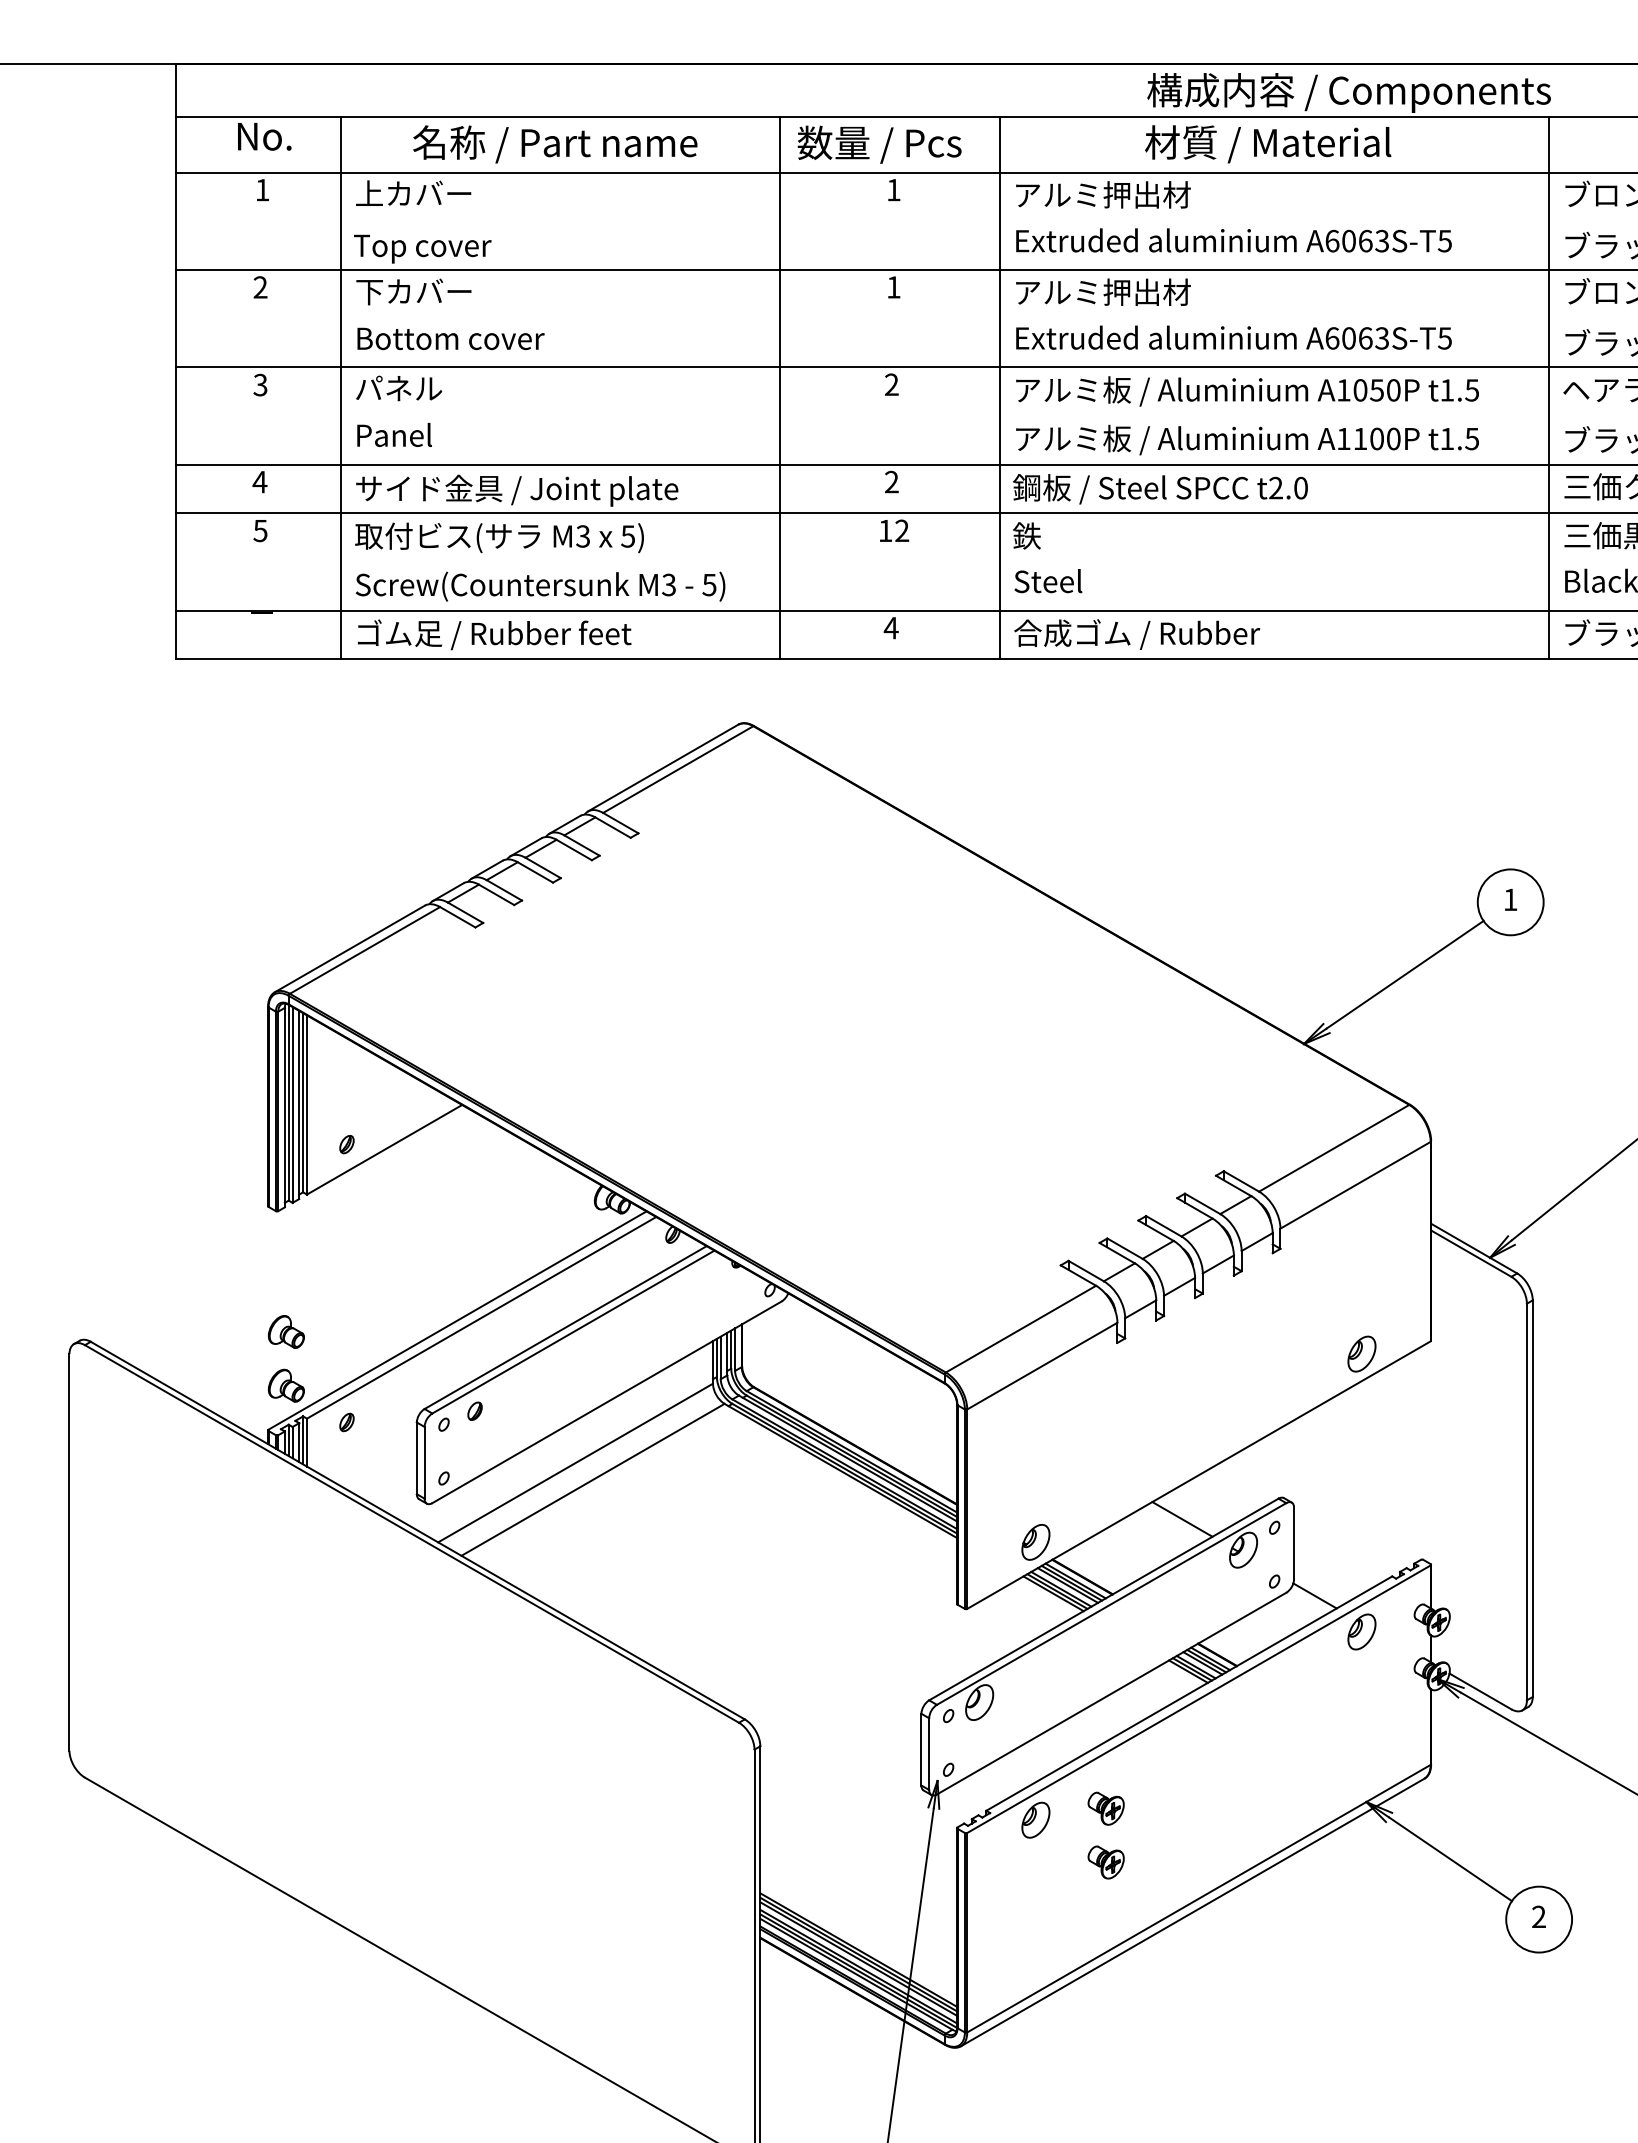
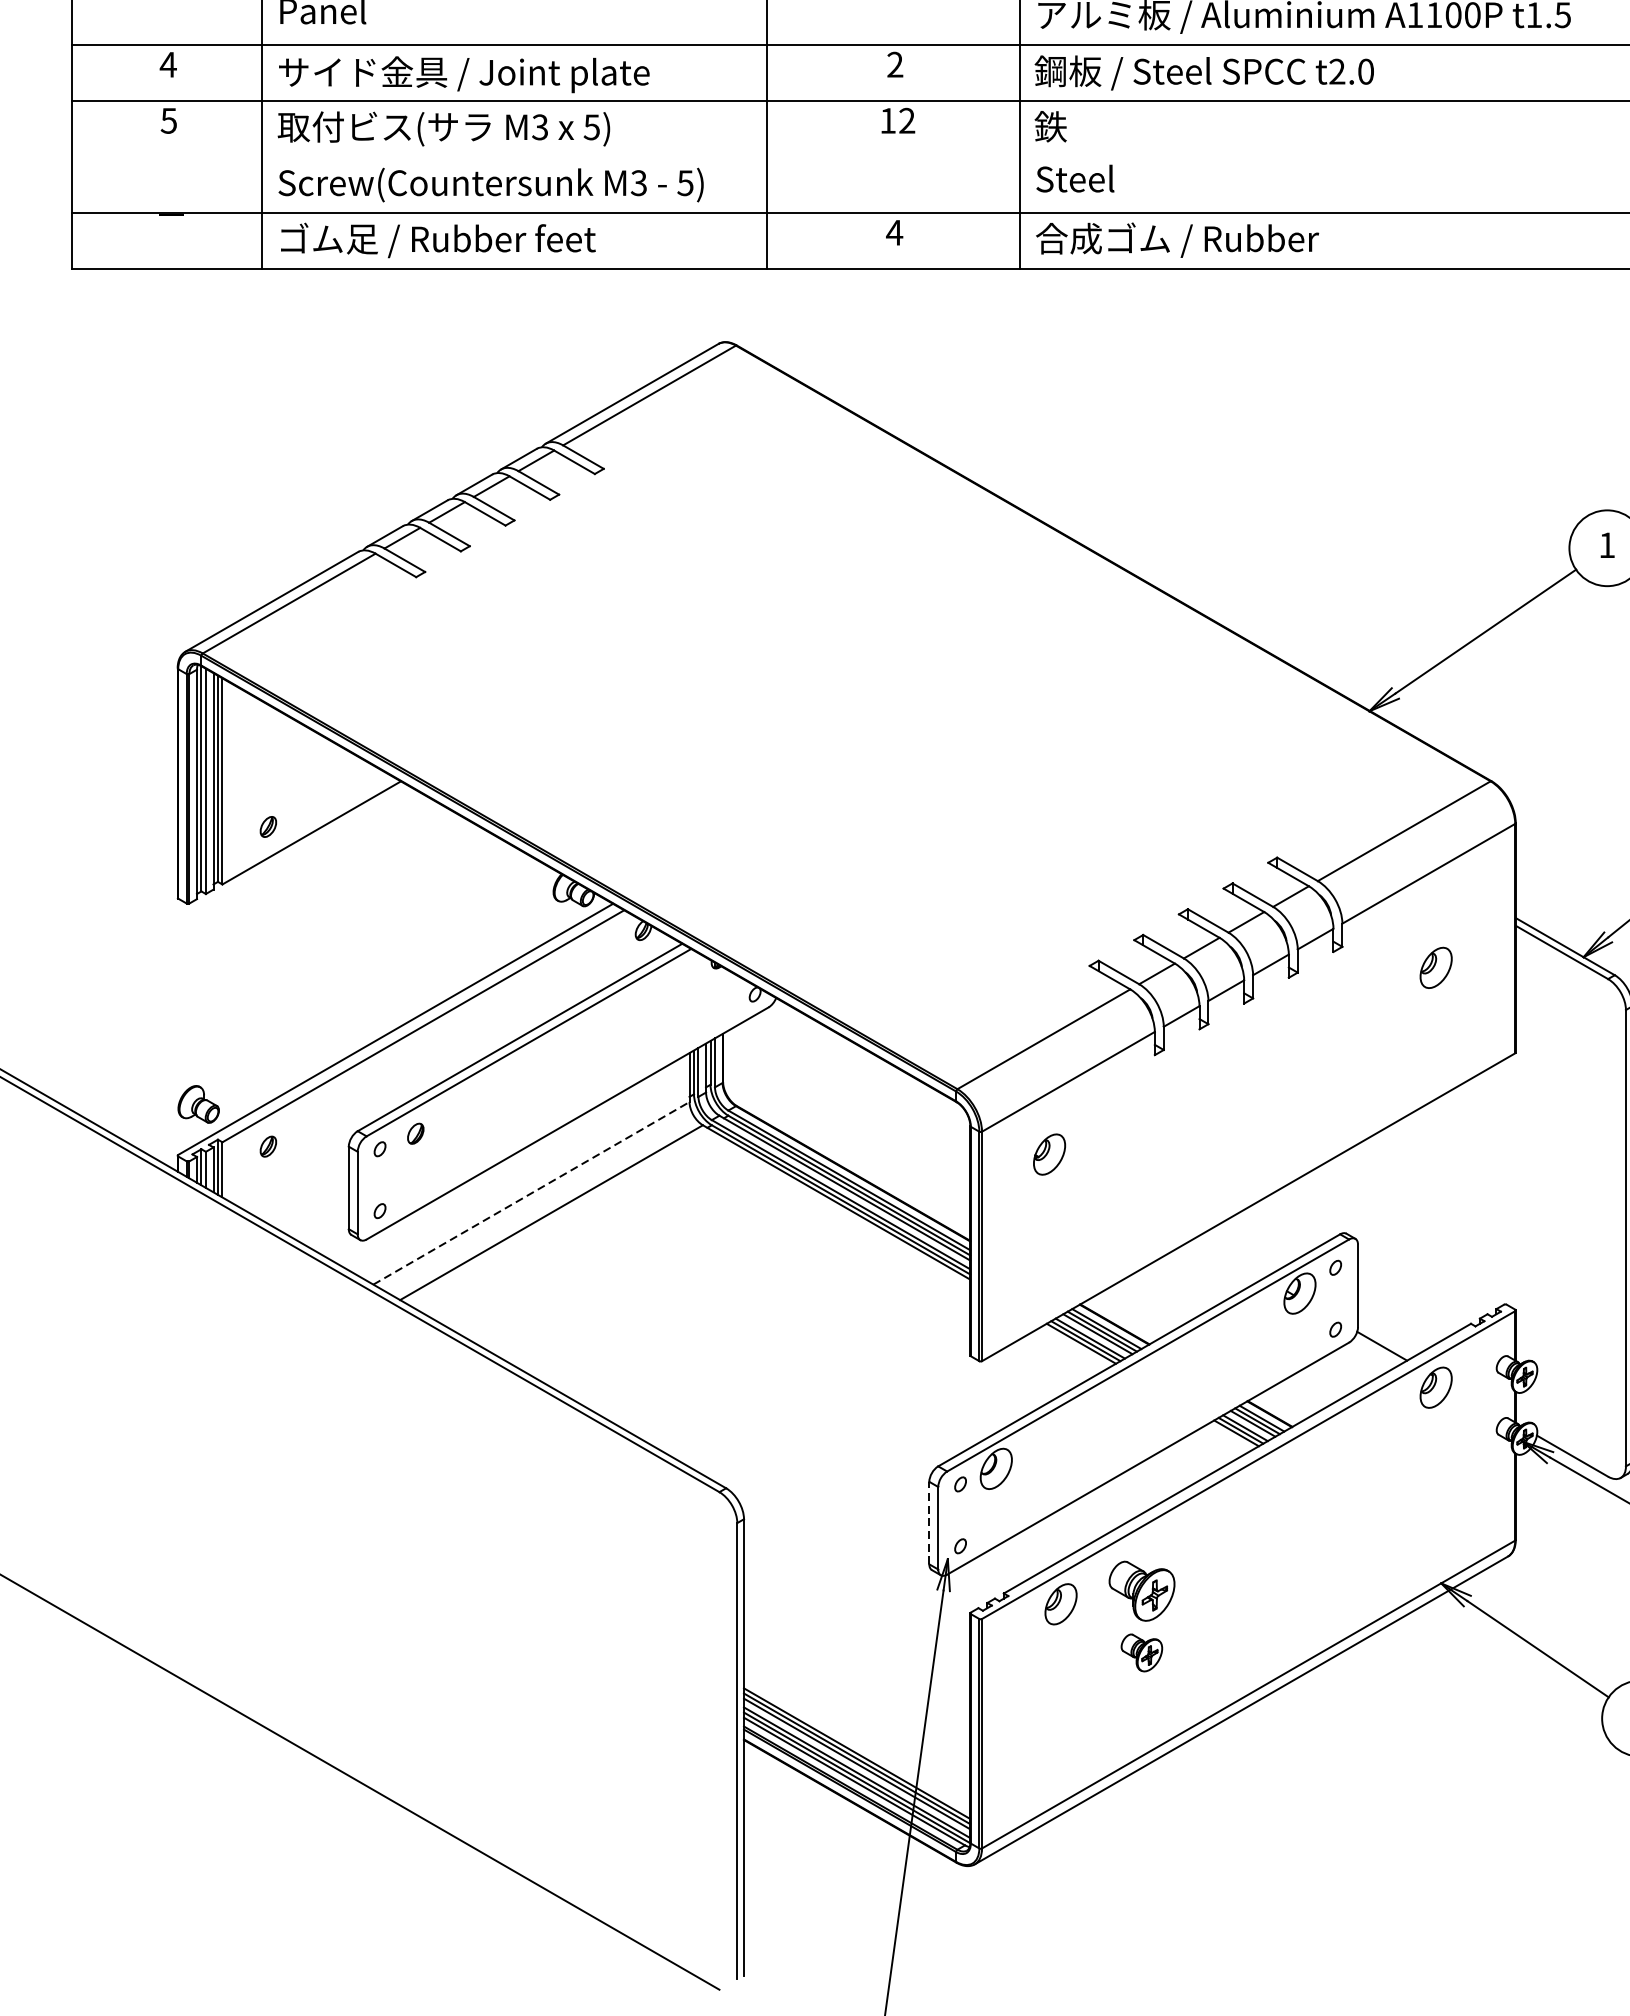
part: (285, 1331) -> (197, 1041), removed
part: (1361, 1353) -> (1435, 967), moved
line: (575, 1463) -> (531, 1193), solid -> dashed
line: (1182, 1519) -> (1229, 1258), removed
part: (1035, 1542) -> (1049, 1154), moved
line: (921, 1749) -> (929, 1522), solid -> dashed
part: (1105, 1808) -> (1141, 1590), size x1.6

